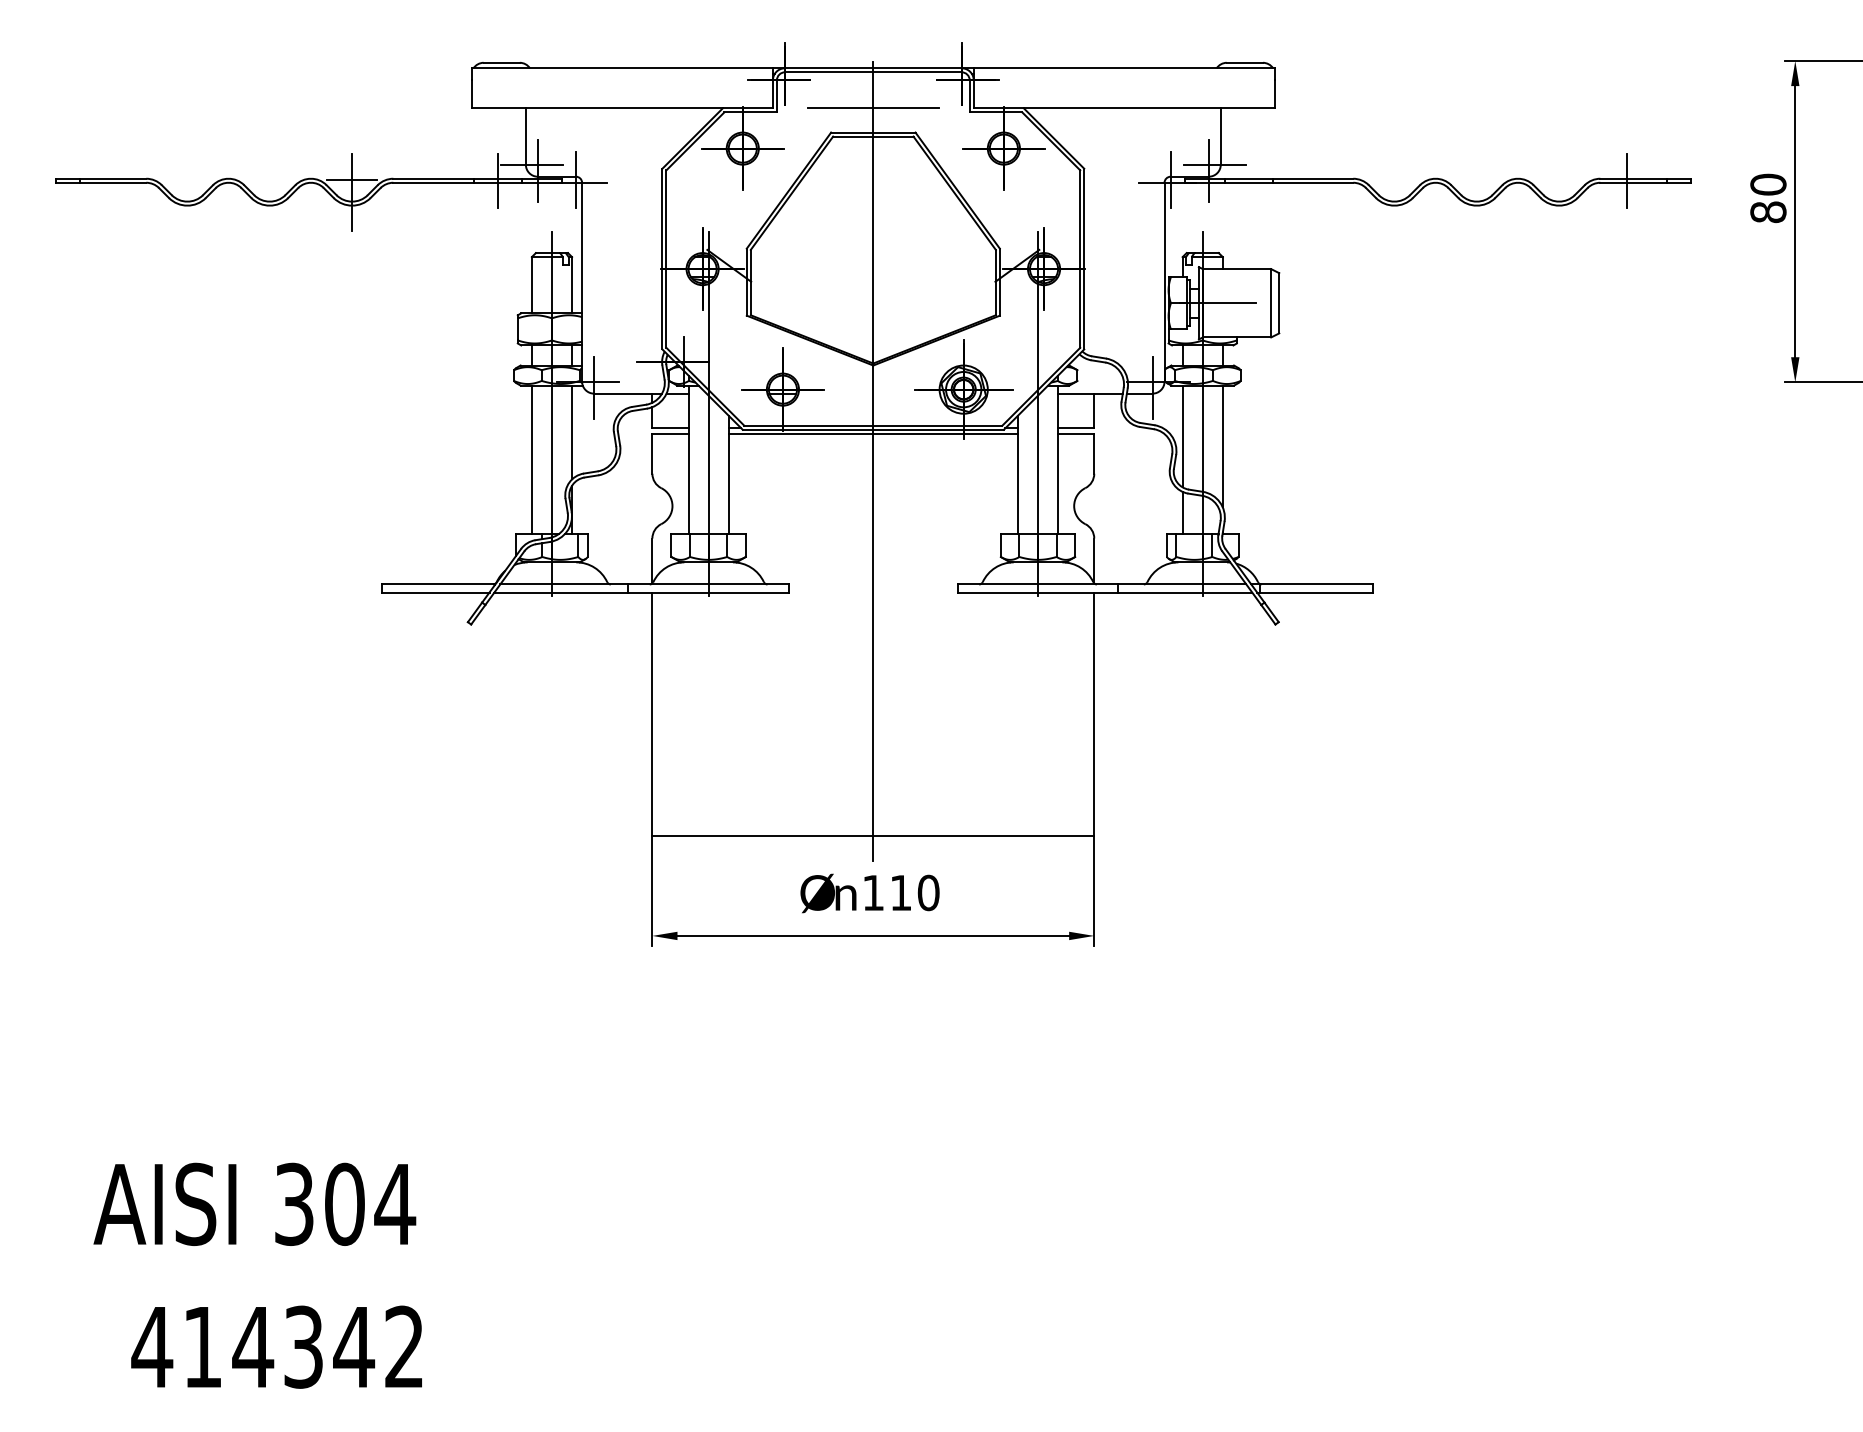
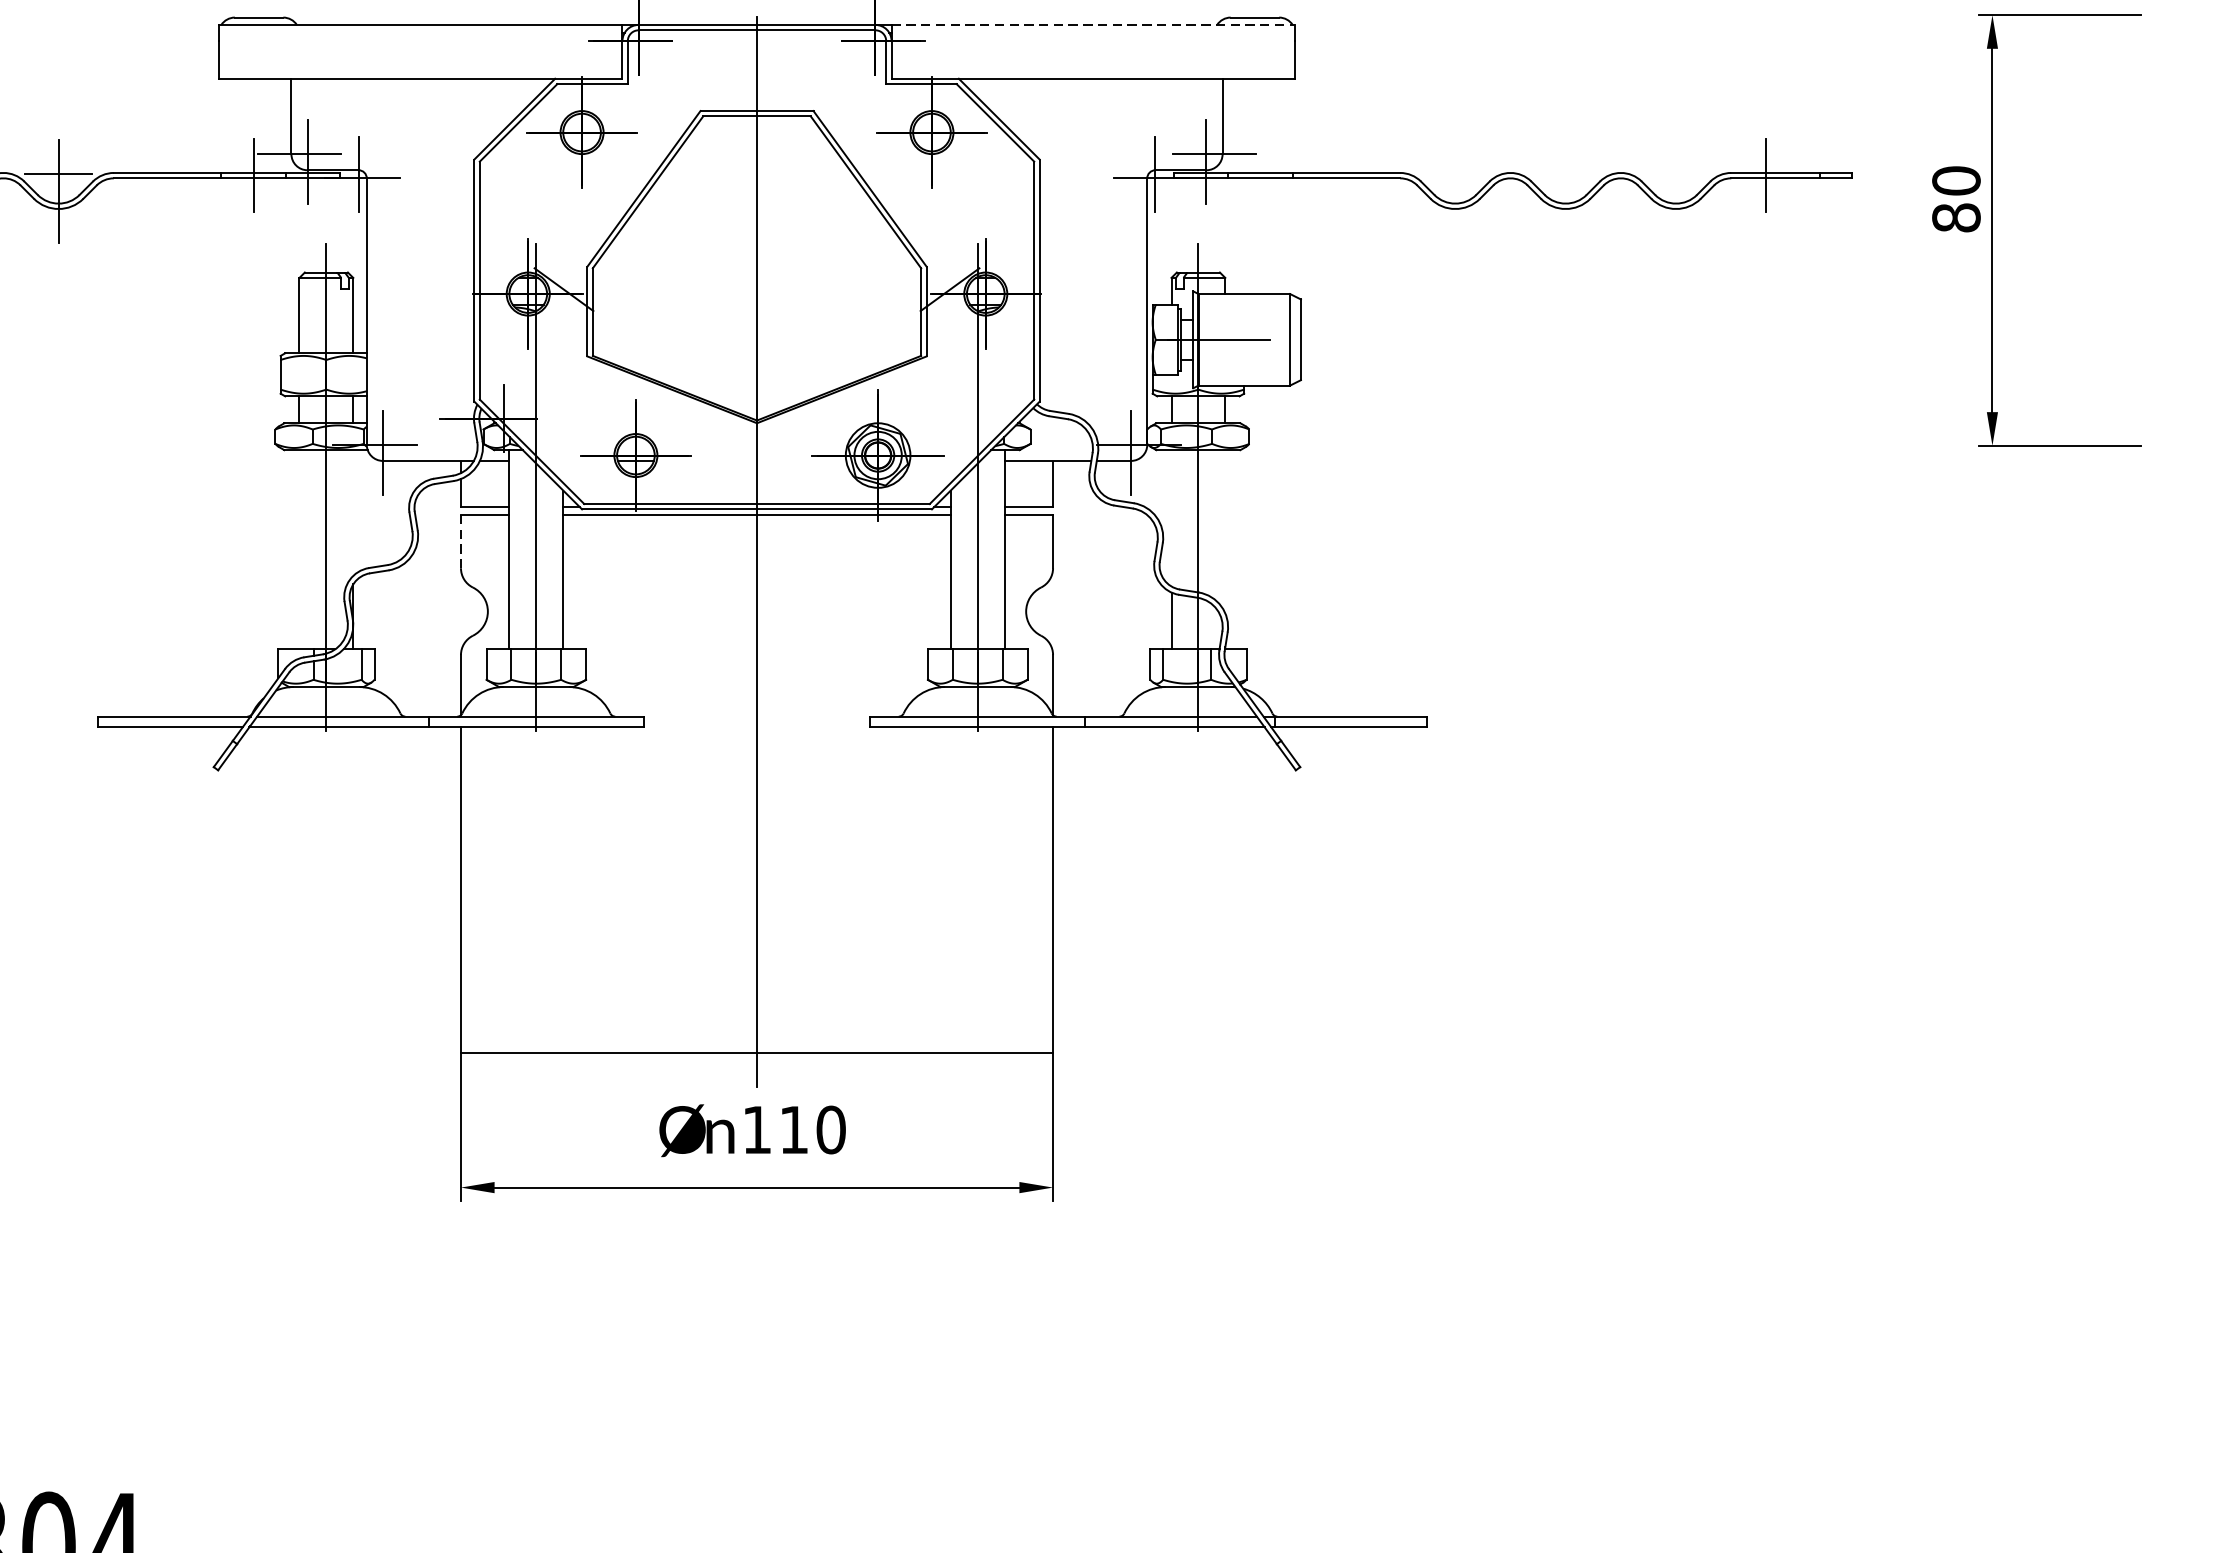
line: (1124, 68) -> (1093, 25), solid -> dashed
line: (873, 108) -> (757, 78), removed
line: (572, 432) -> (353, 512), removed
line: (1182, 436) -> (1171, 518), removed
line: (1222, 446) -> (1224, 531), removed
line: (652, 453) -> (461, 541), solid -> dashed
line: (531, 459) -> (298, 549), removed

